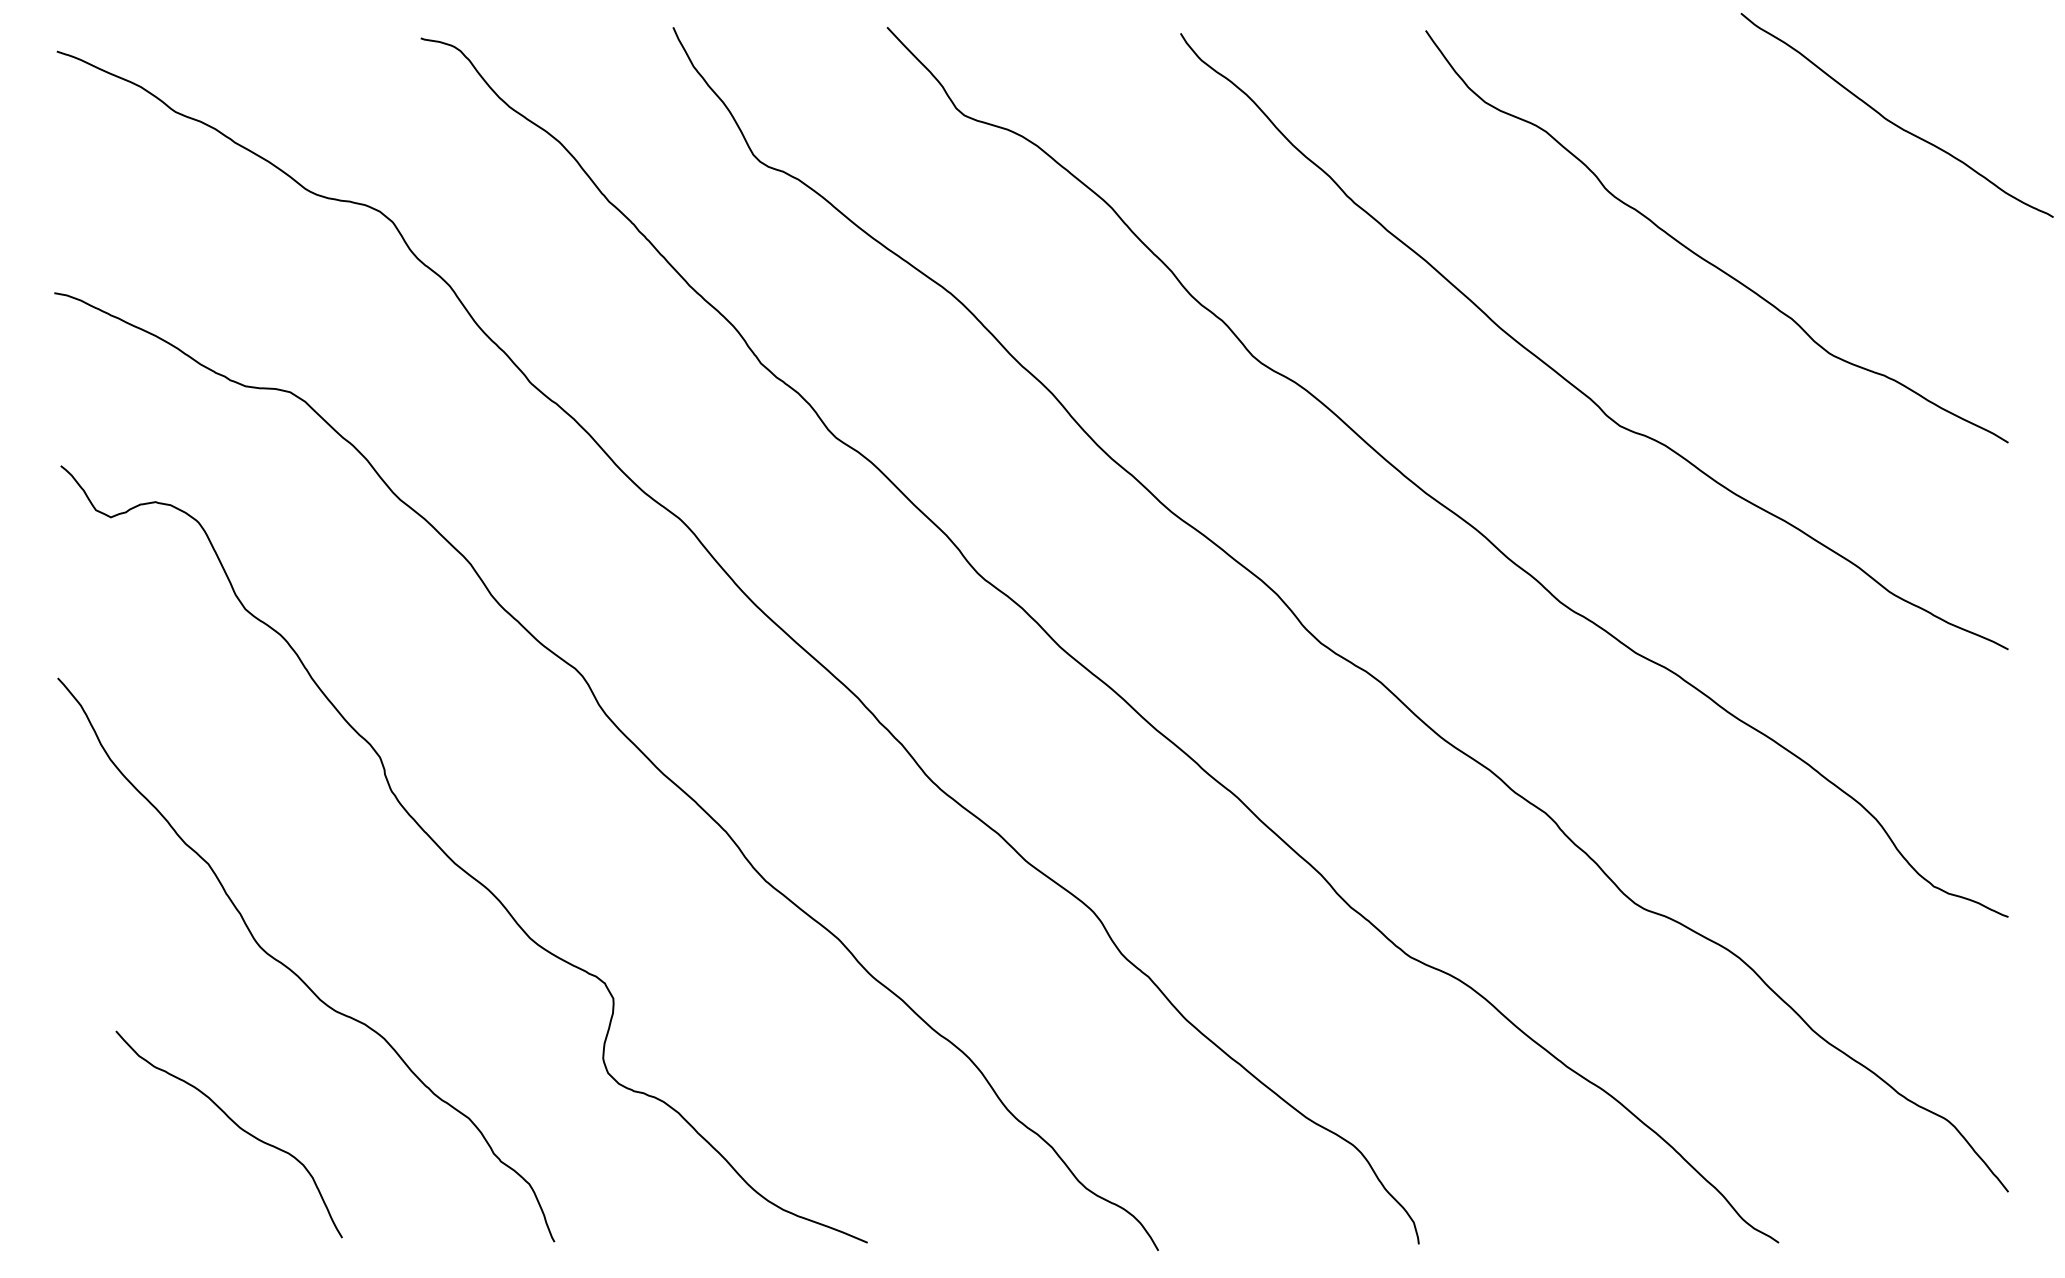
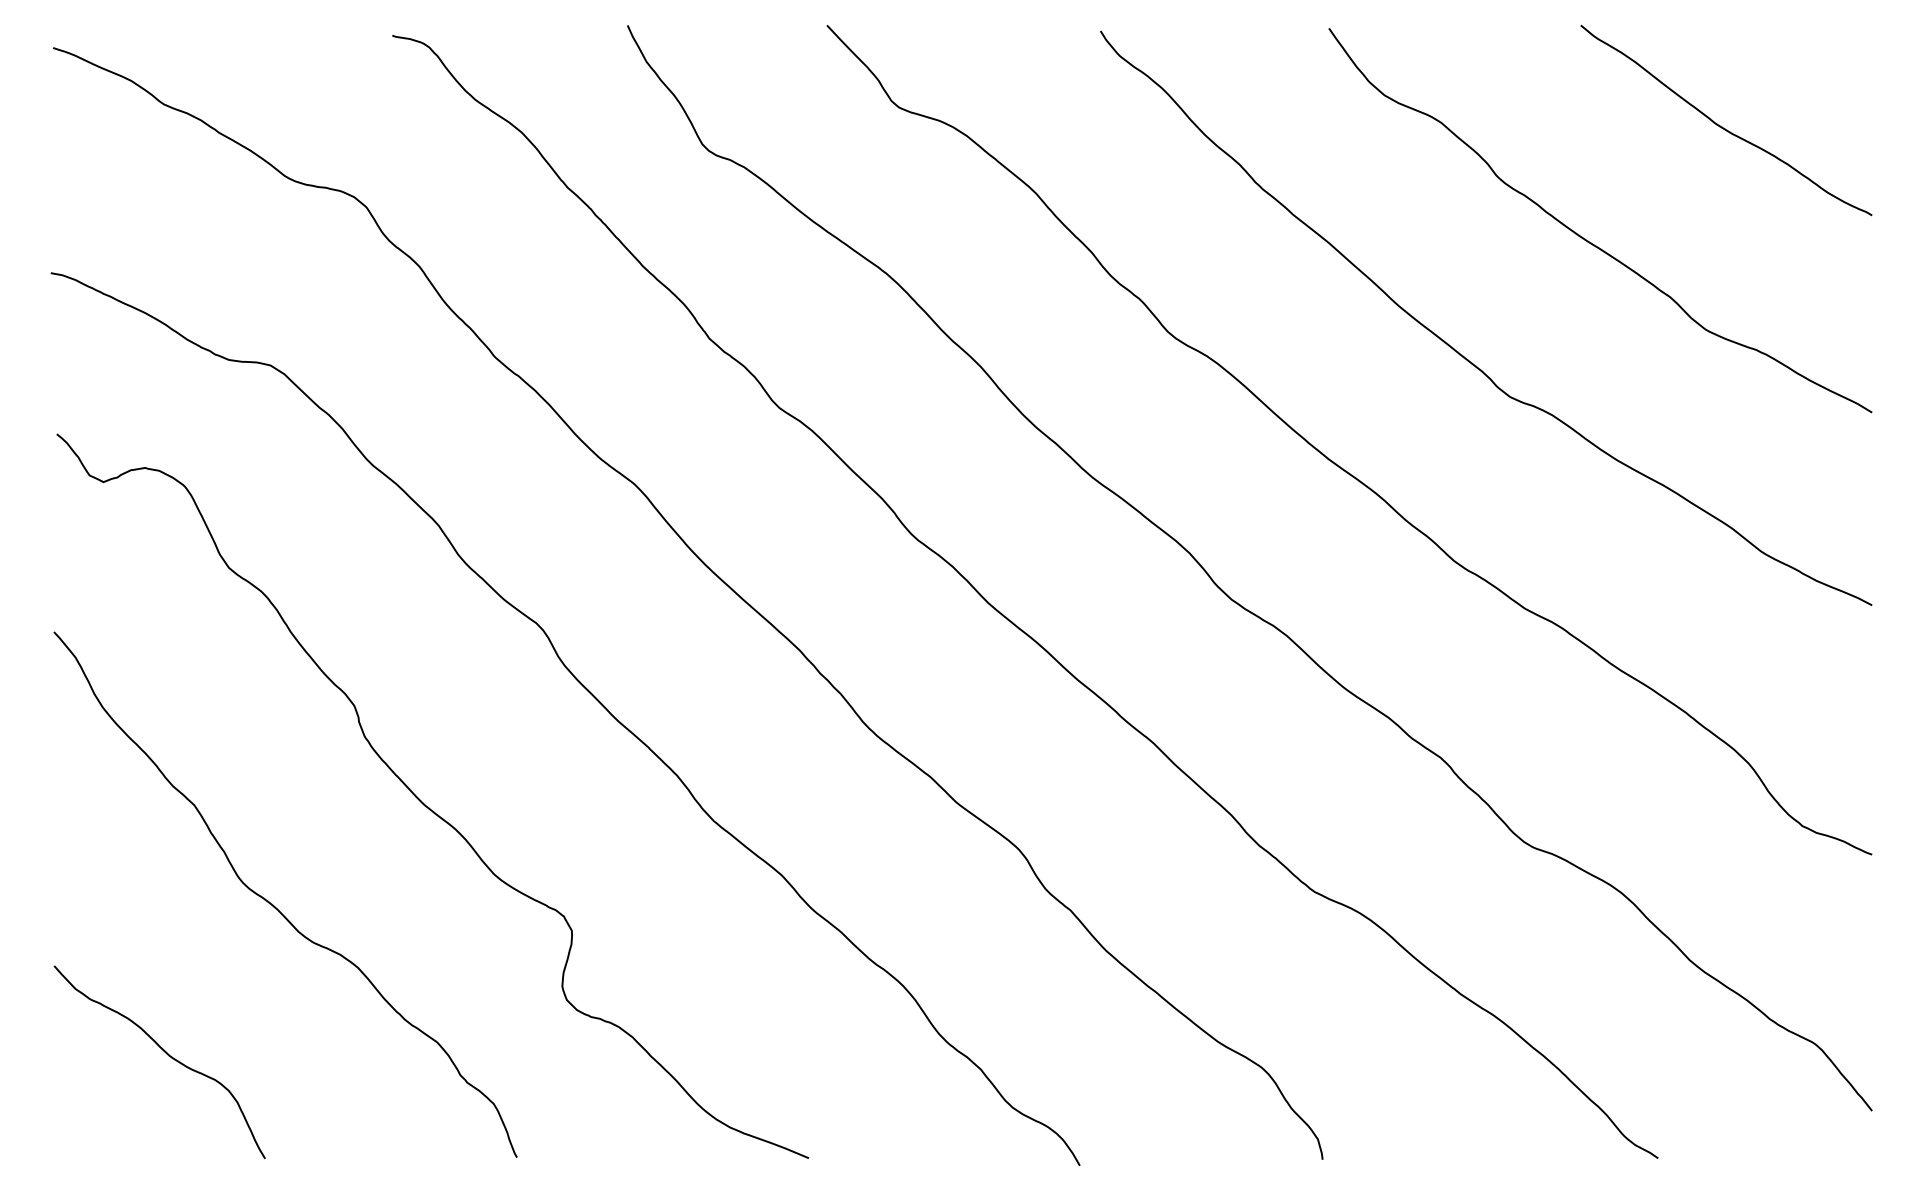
curve: (1892, 121) -> (1722, 126), moved
curve: (236, 1126) -> (166, 1054), moved

